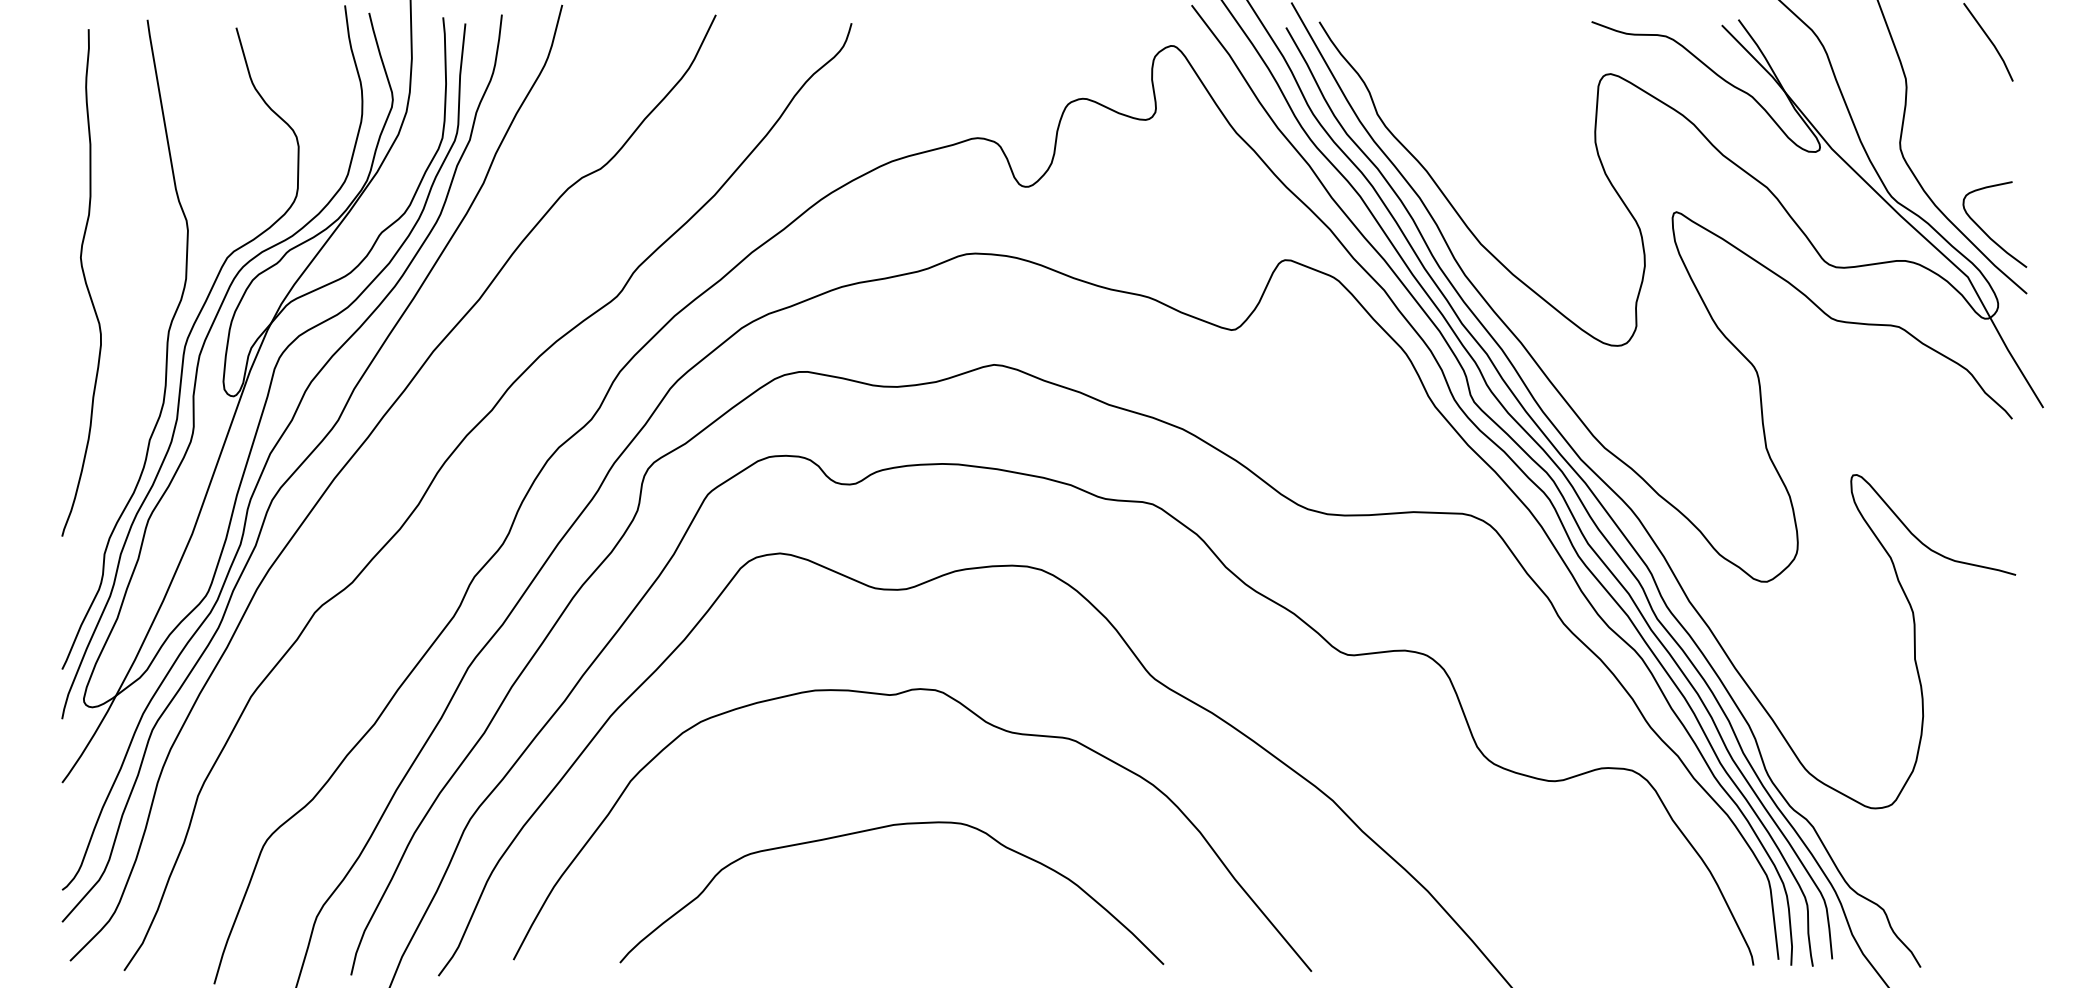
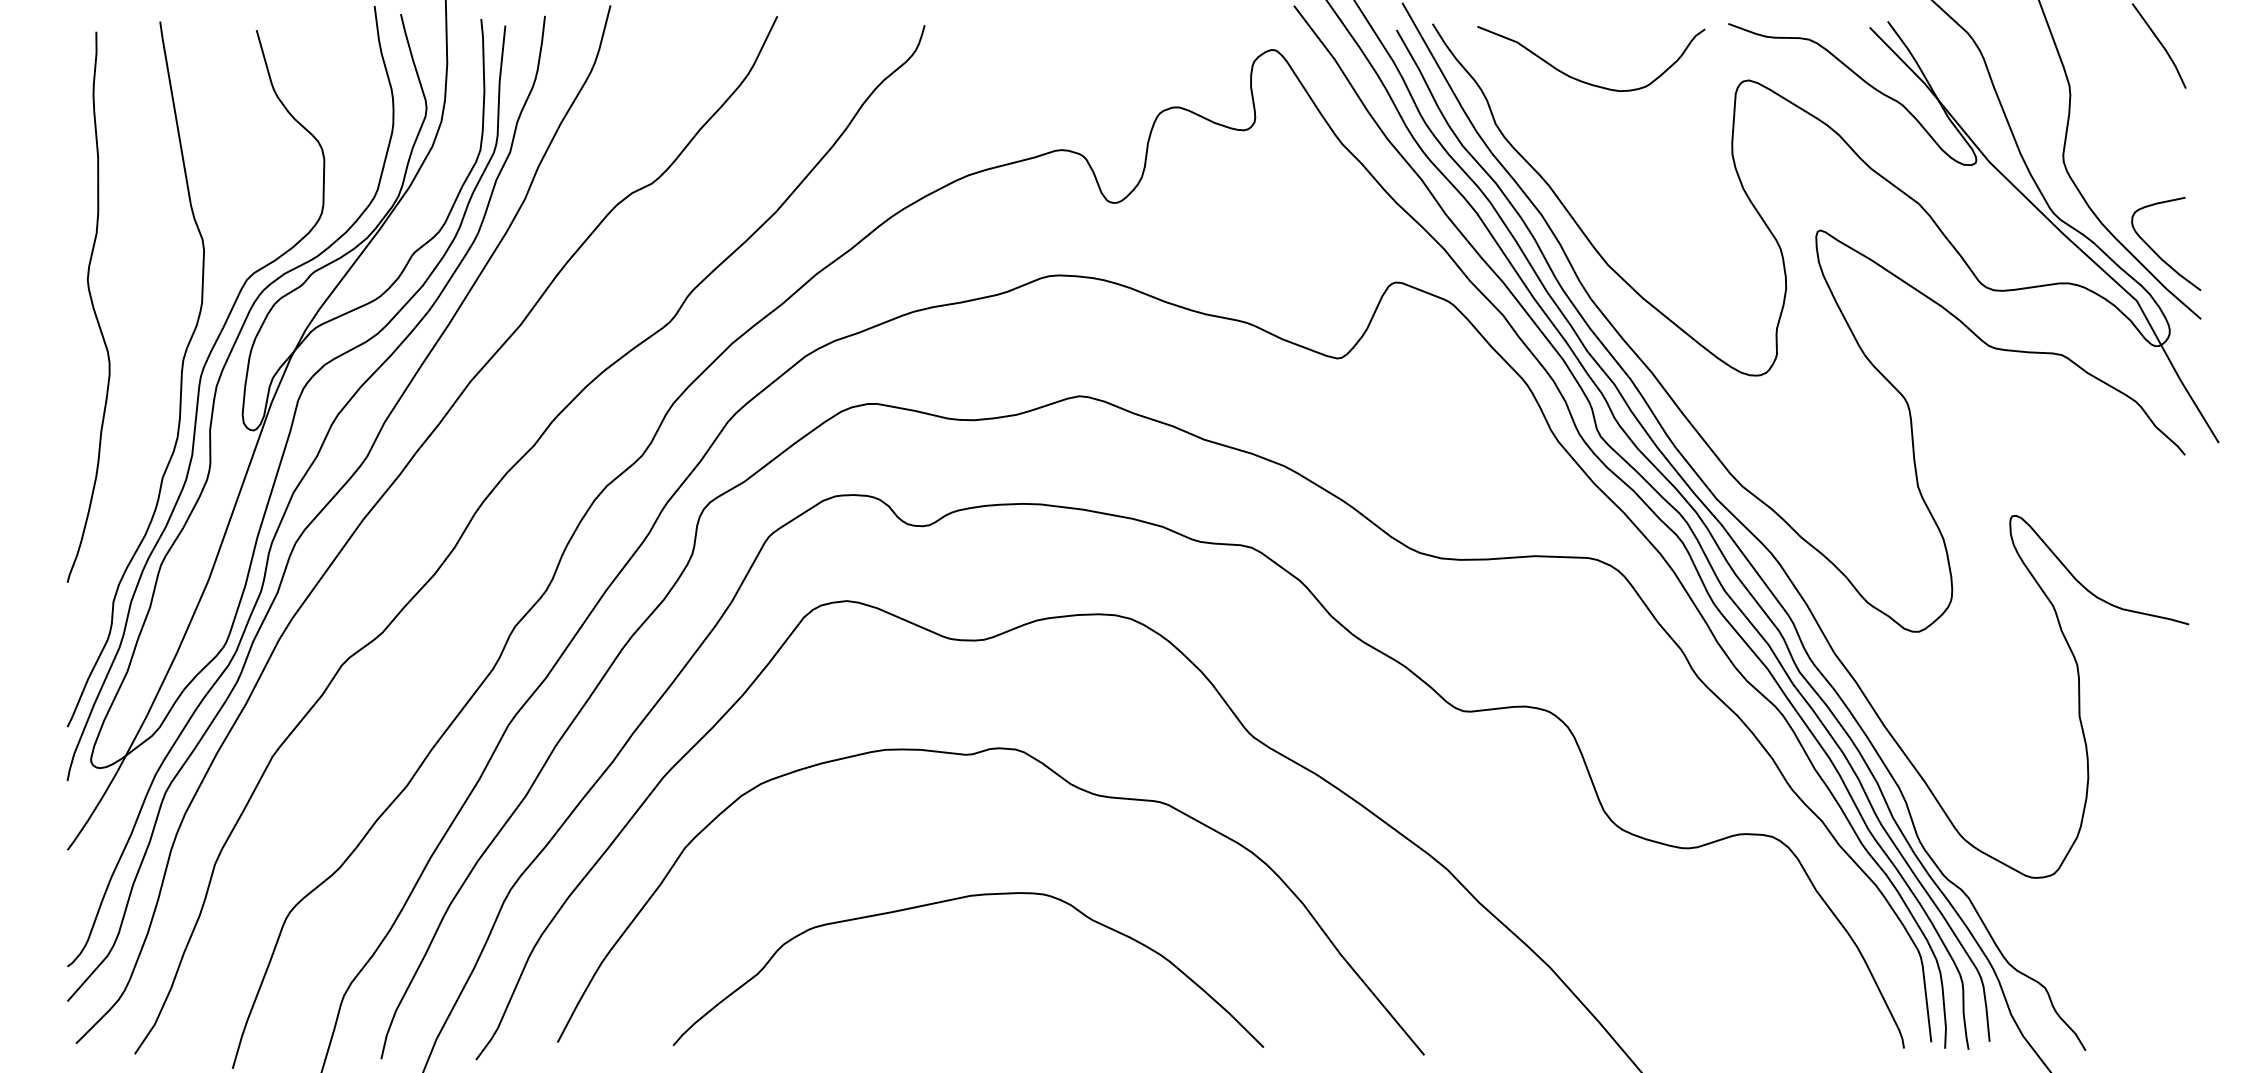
curve: (1460, 74) -> (1585, 81), added

